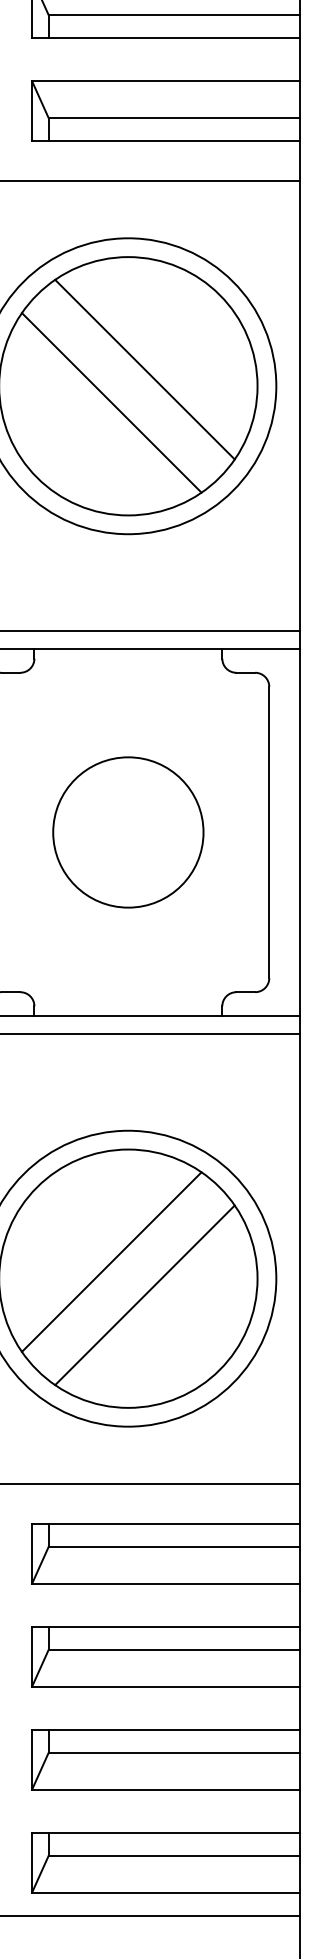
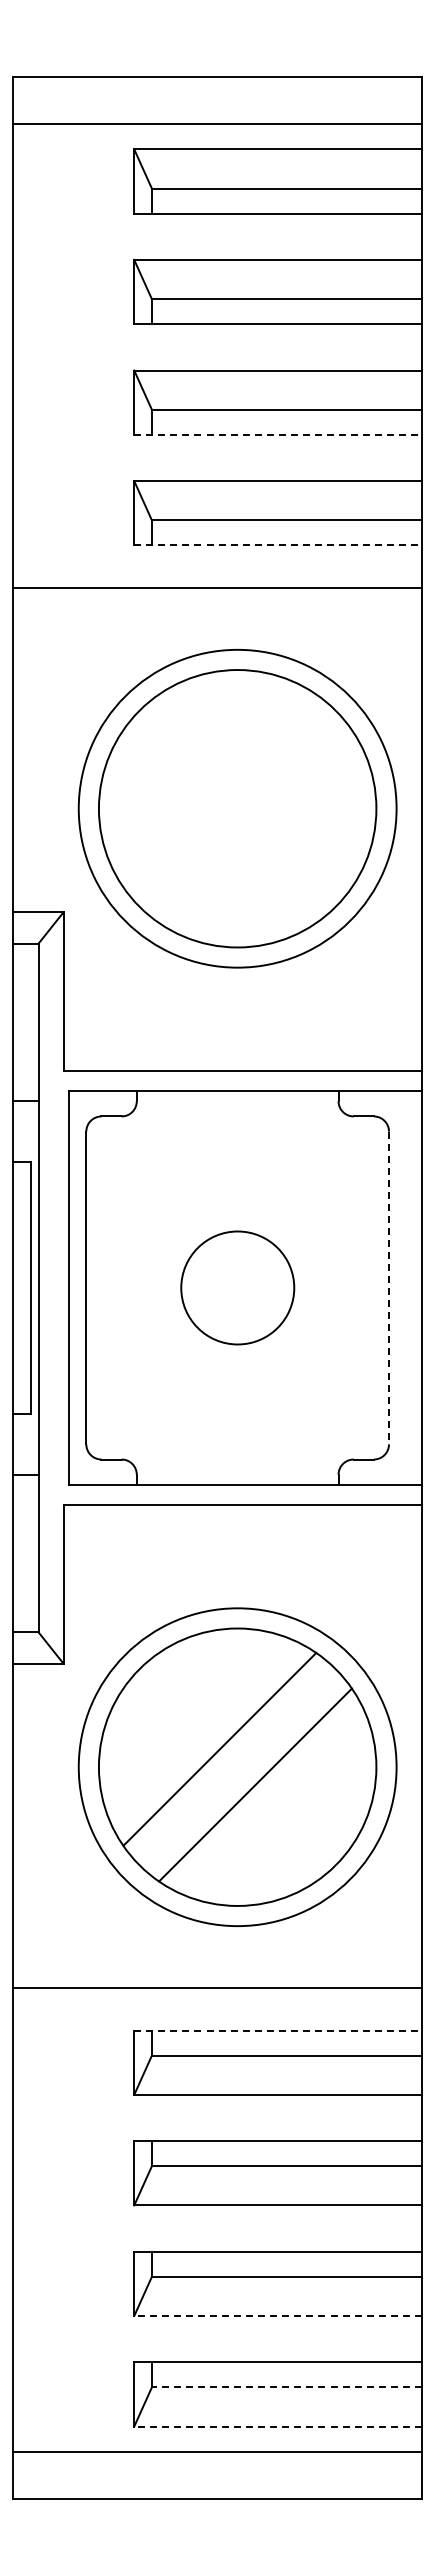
line: (166, 37) -> (278, 434), solid -> dashed
line: (166, 141) -> (278, 545), solid -> dashed
line: (144, 369) -> (255, 790), removed
line: (111, 402) -> (219, 826), removed
circle: (128, 832) -> (237, 1287), size x0.7
line: (269, 832) -> (389, 1288), solid -> dashed
line: (166, 1523) -> (278, 2030), solid -> dashed
line: (166, 1790) -> (278, 2316), solid -> dashed
line: (173, 1856) -> (286, 2387), solid -> dashed
line: (166, 1892) -> (278, 2426), solid -> dashed

